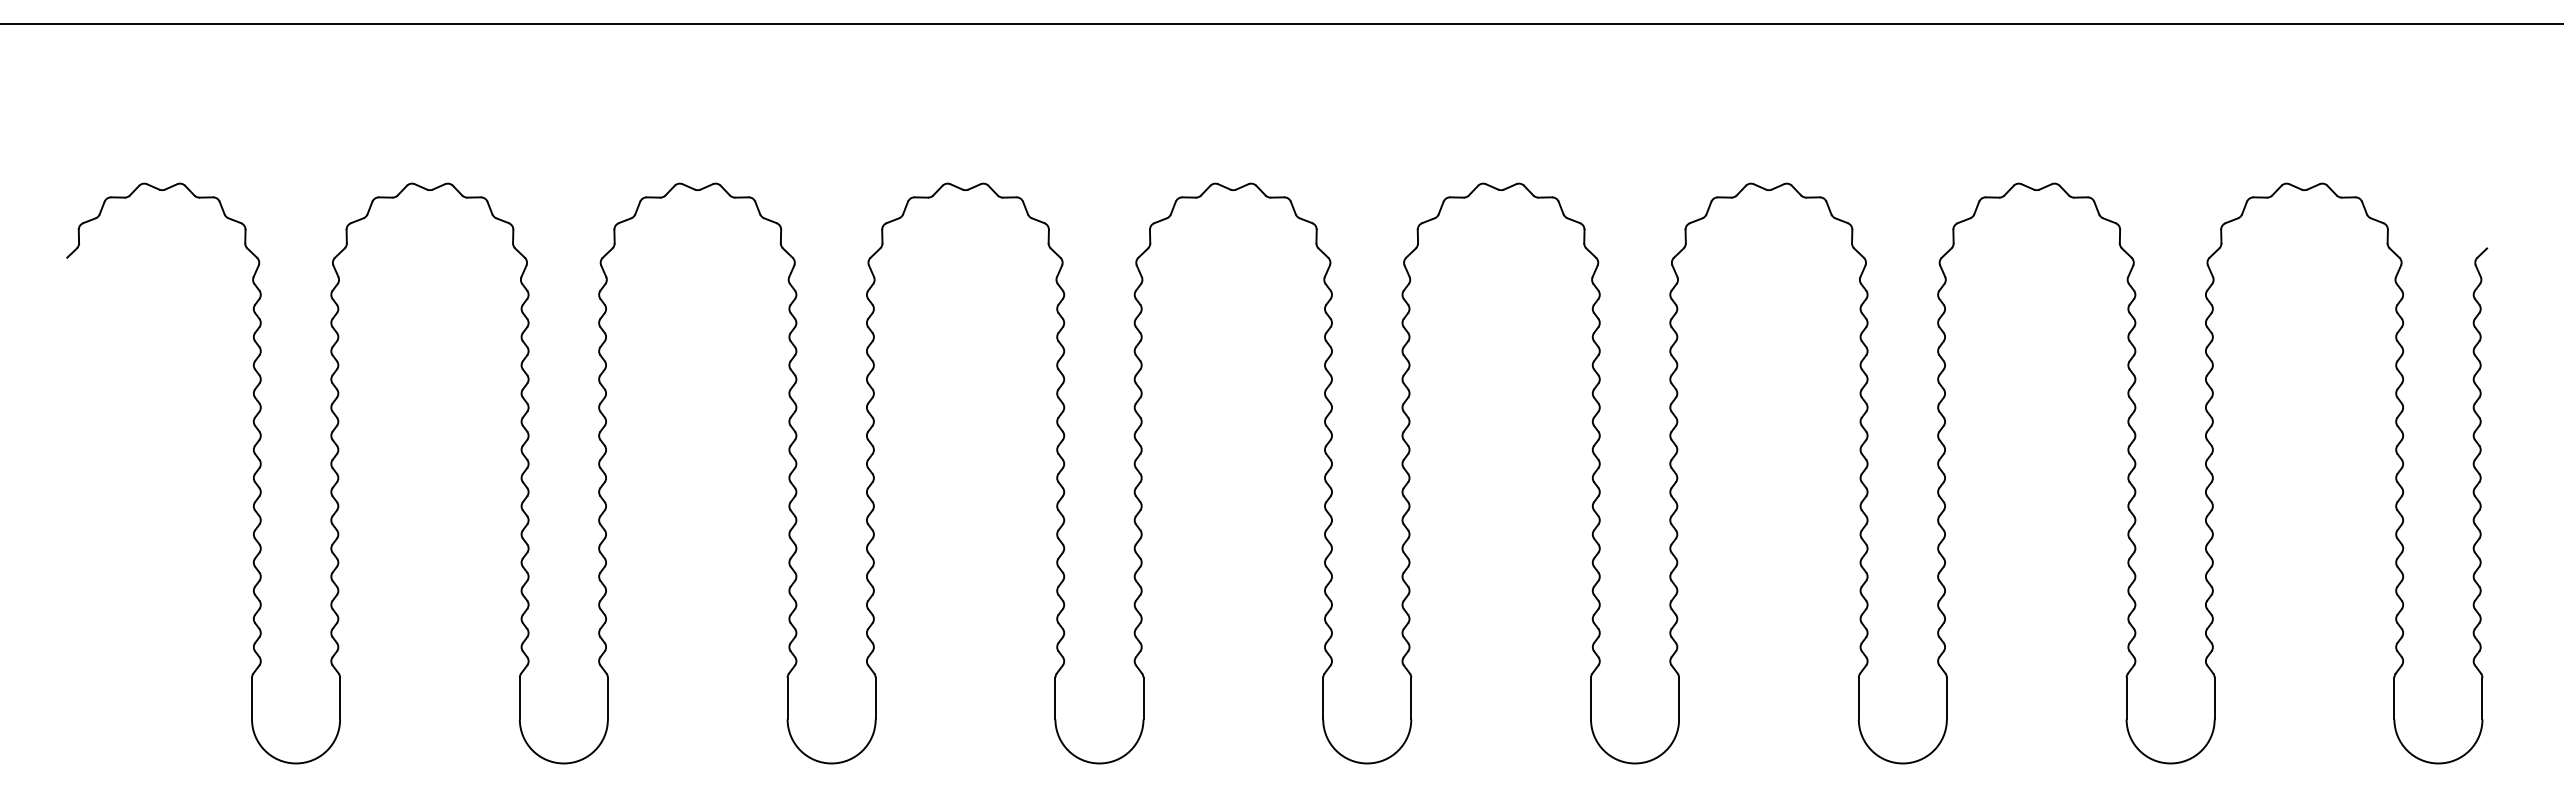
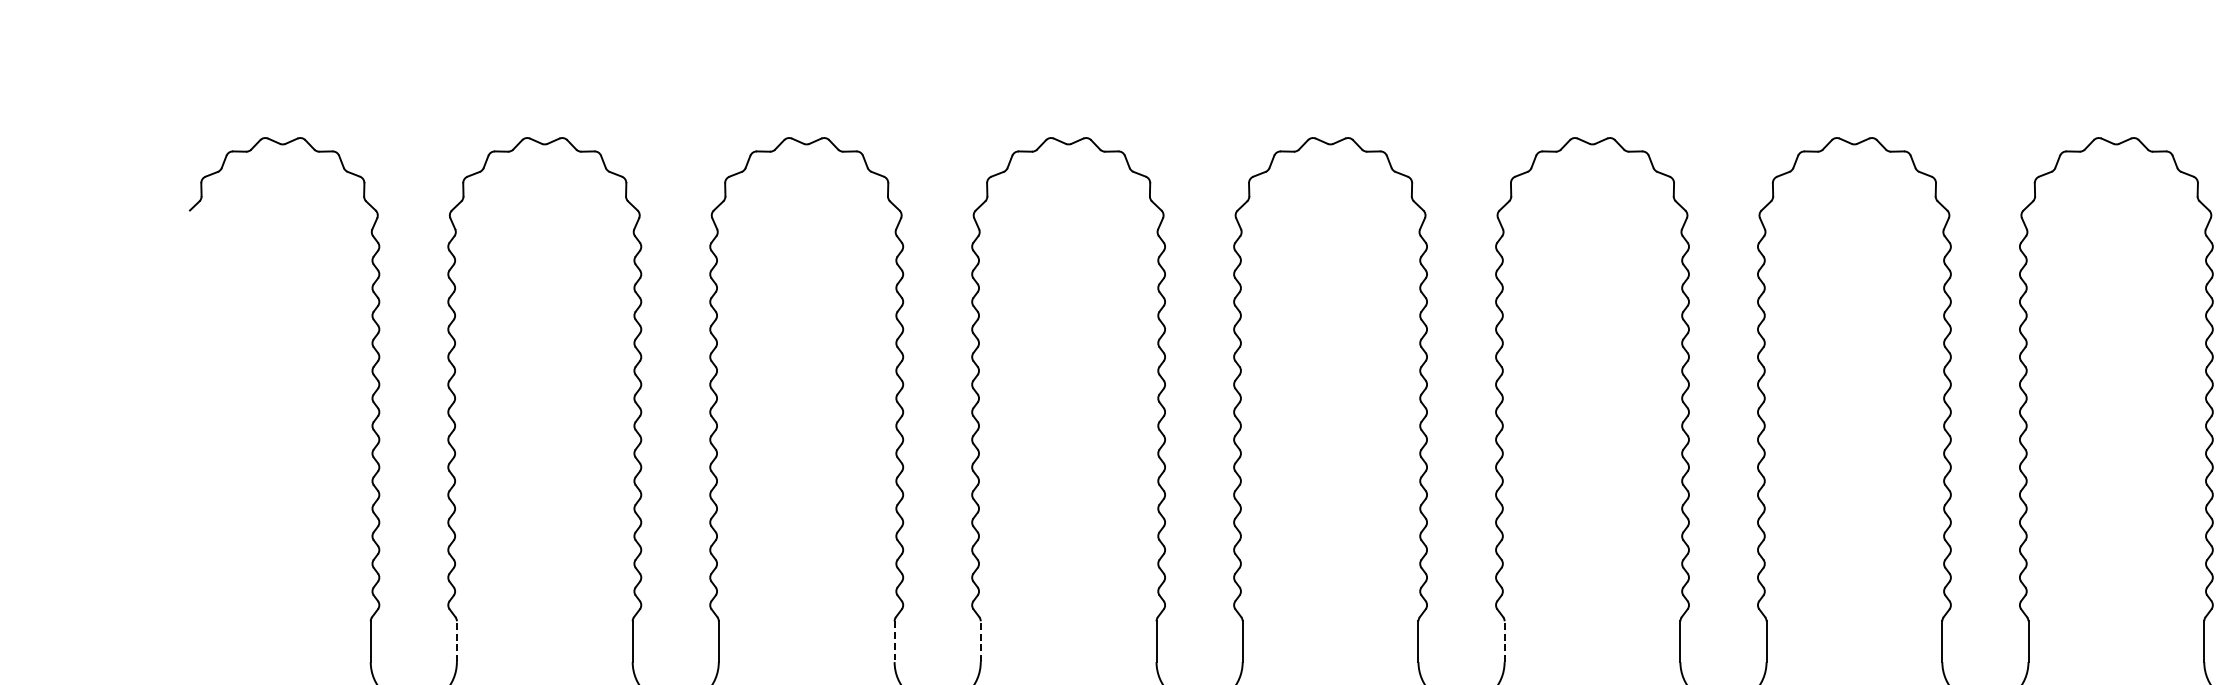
line: (340, 698) -> (457, 641), solid -> dashed
line: (787, 698) -> (894, 641), solid -> dashed
line: (875, 698) -> (980, 641), solid -> dashed
line: (1411, 698) -> (1504, 641), solid -> dashed

